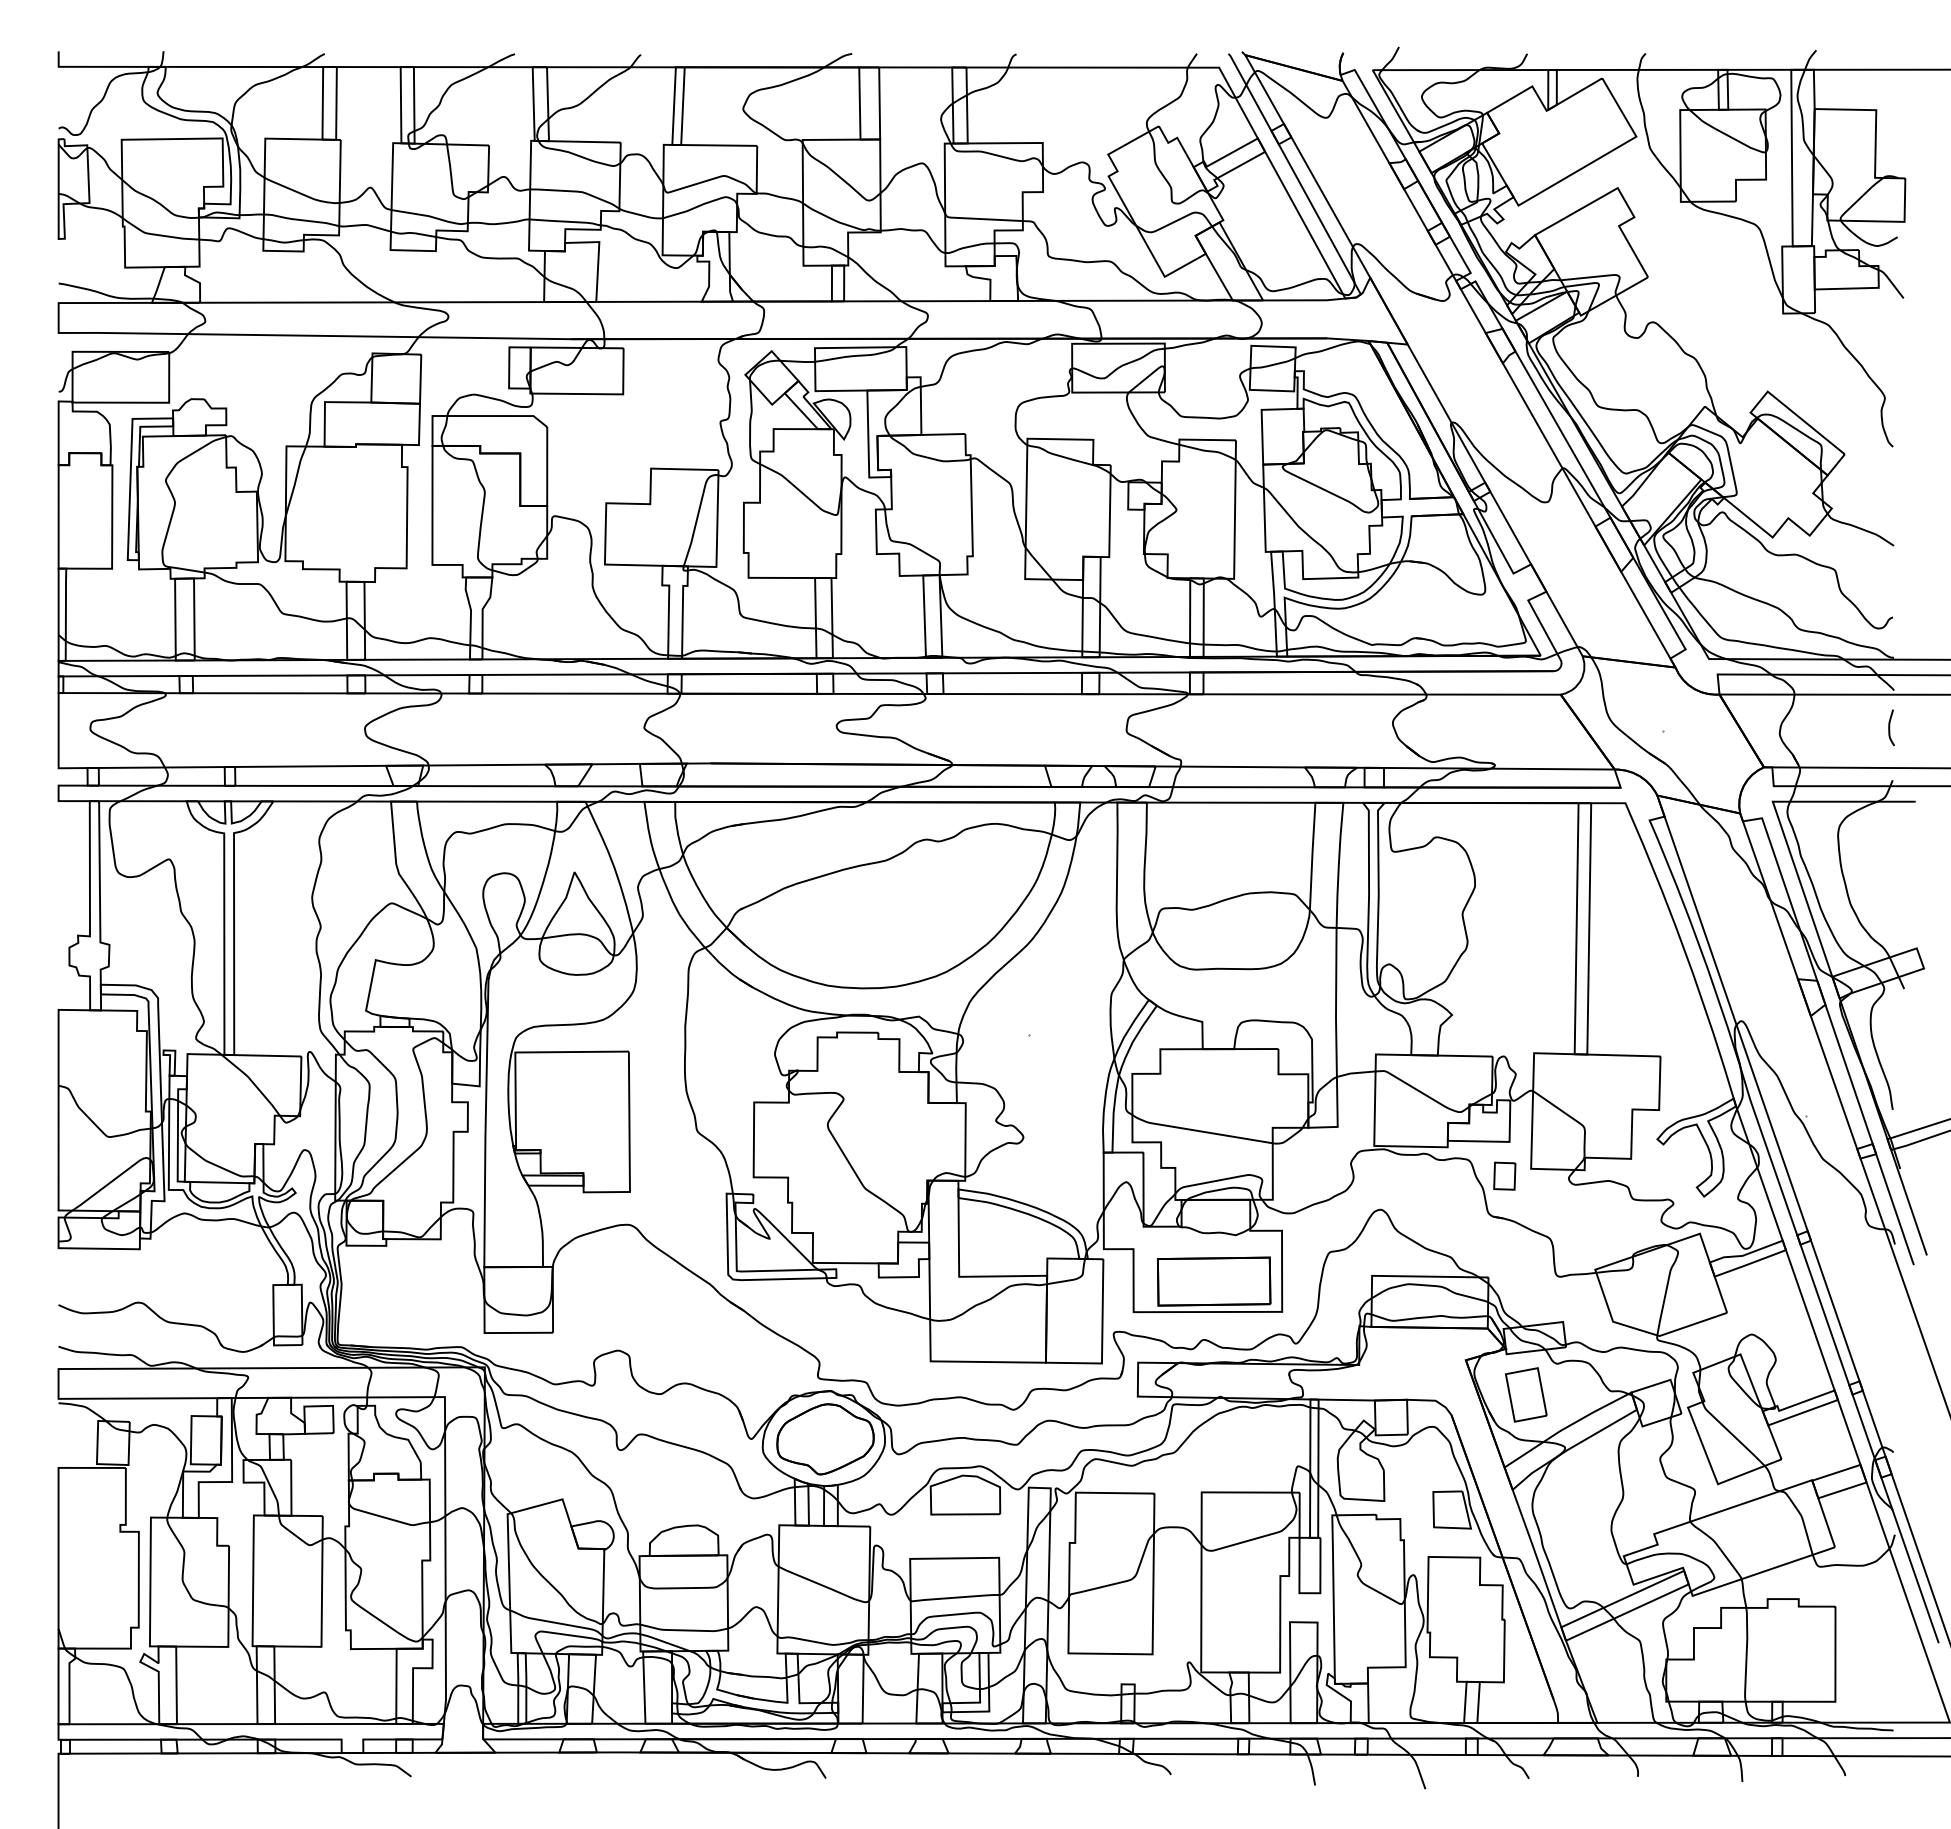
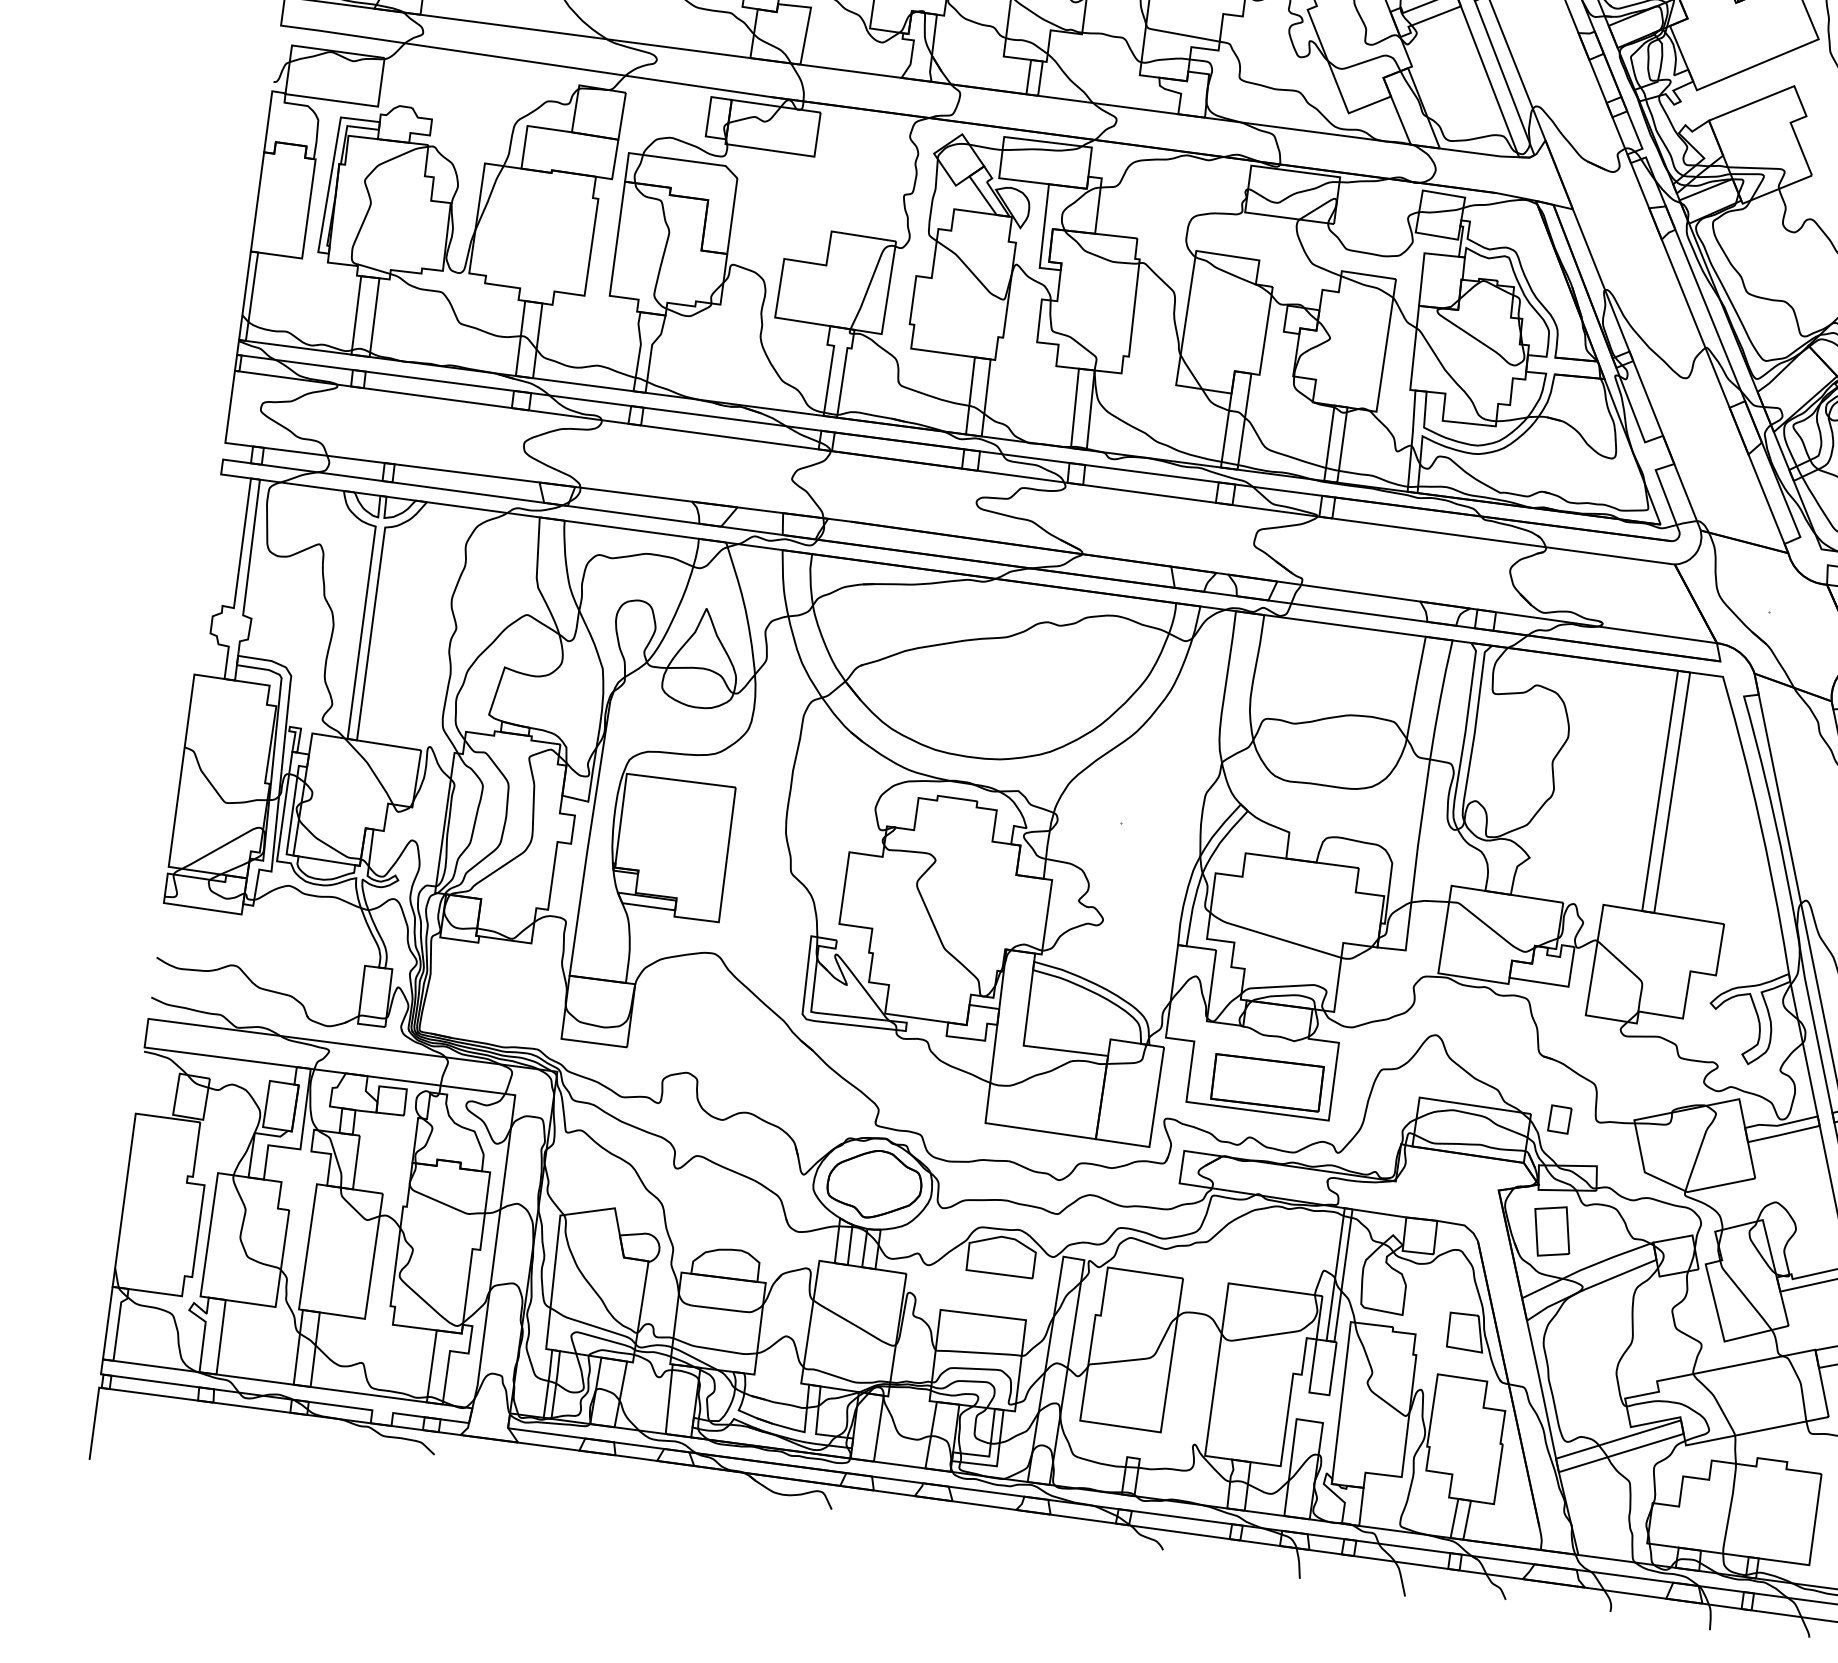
part: (1504, 1175) -> (1559, 1118), moved

